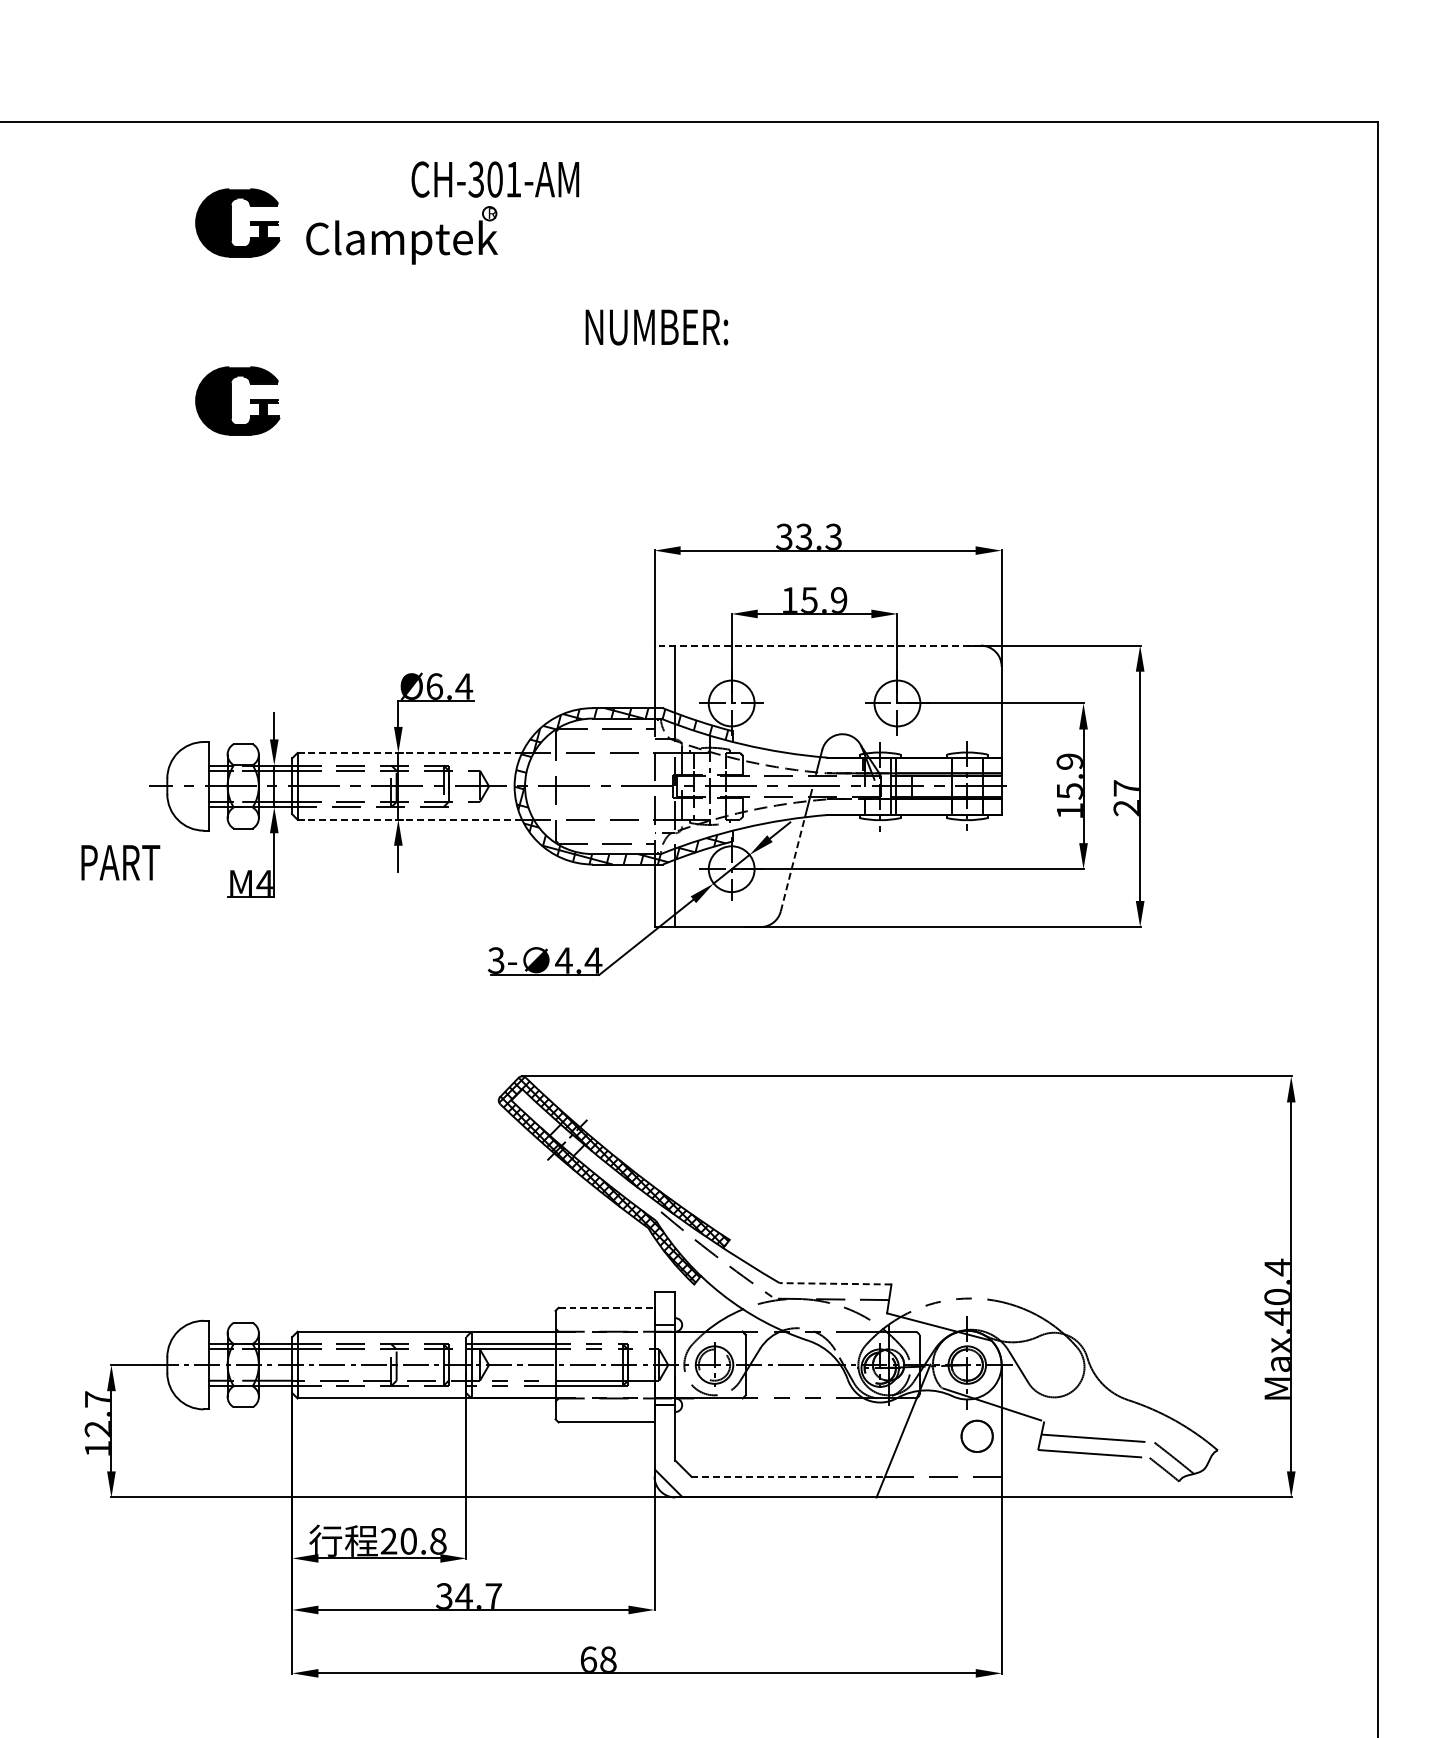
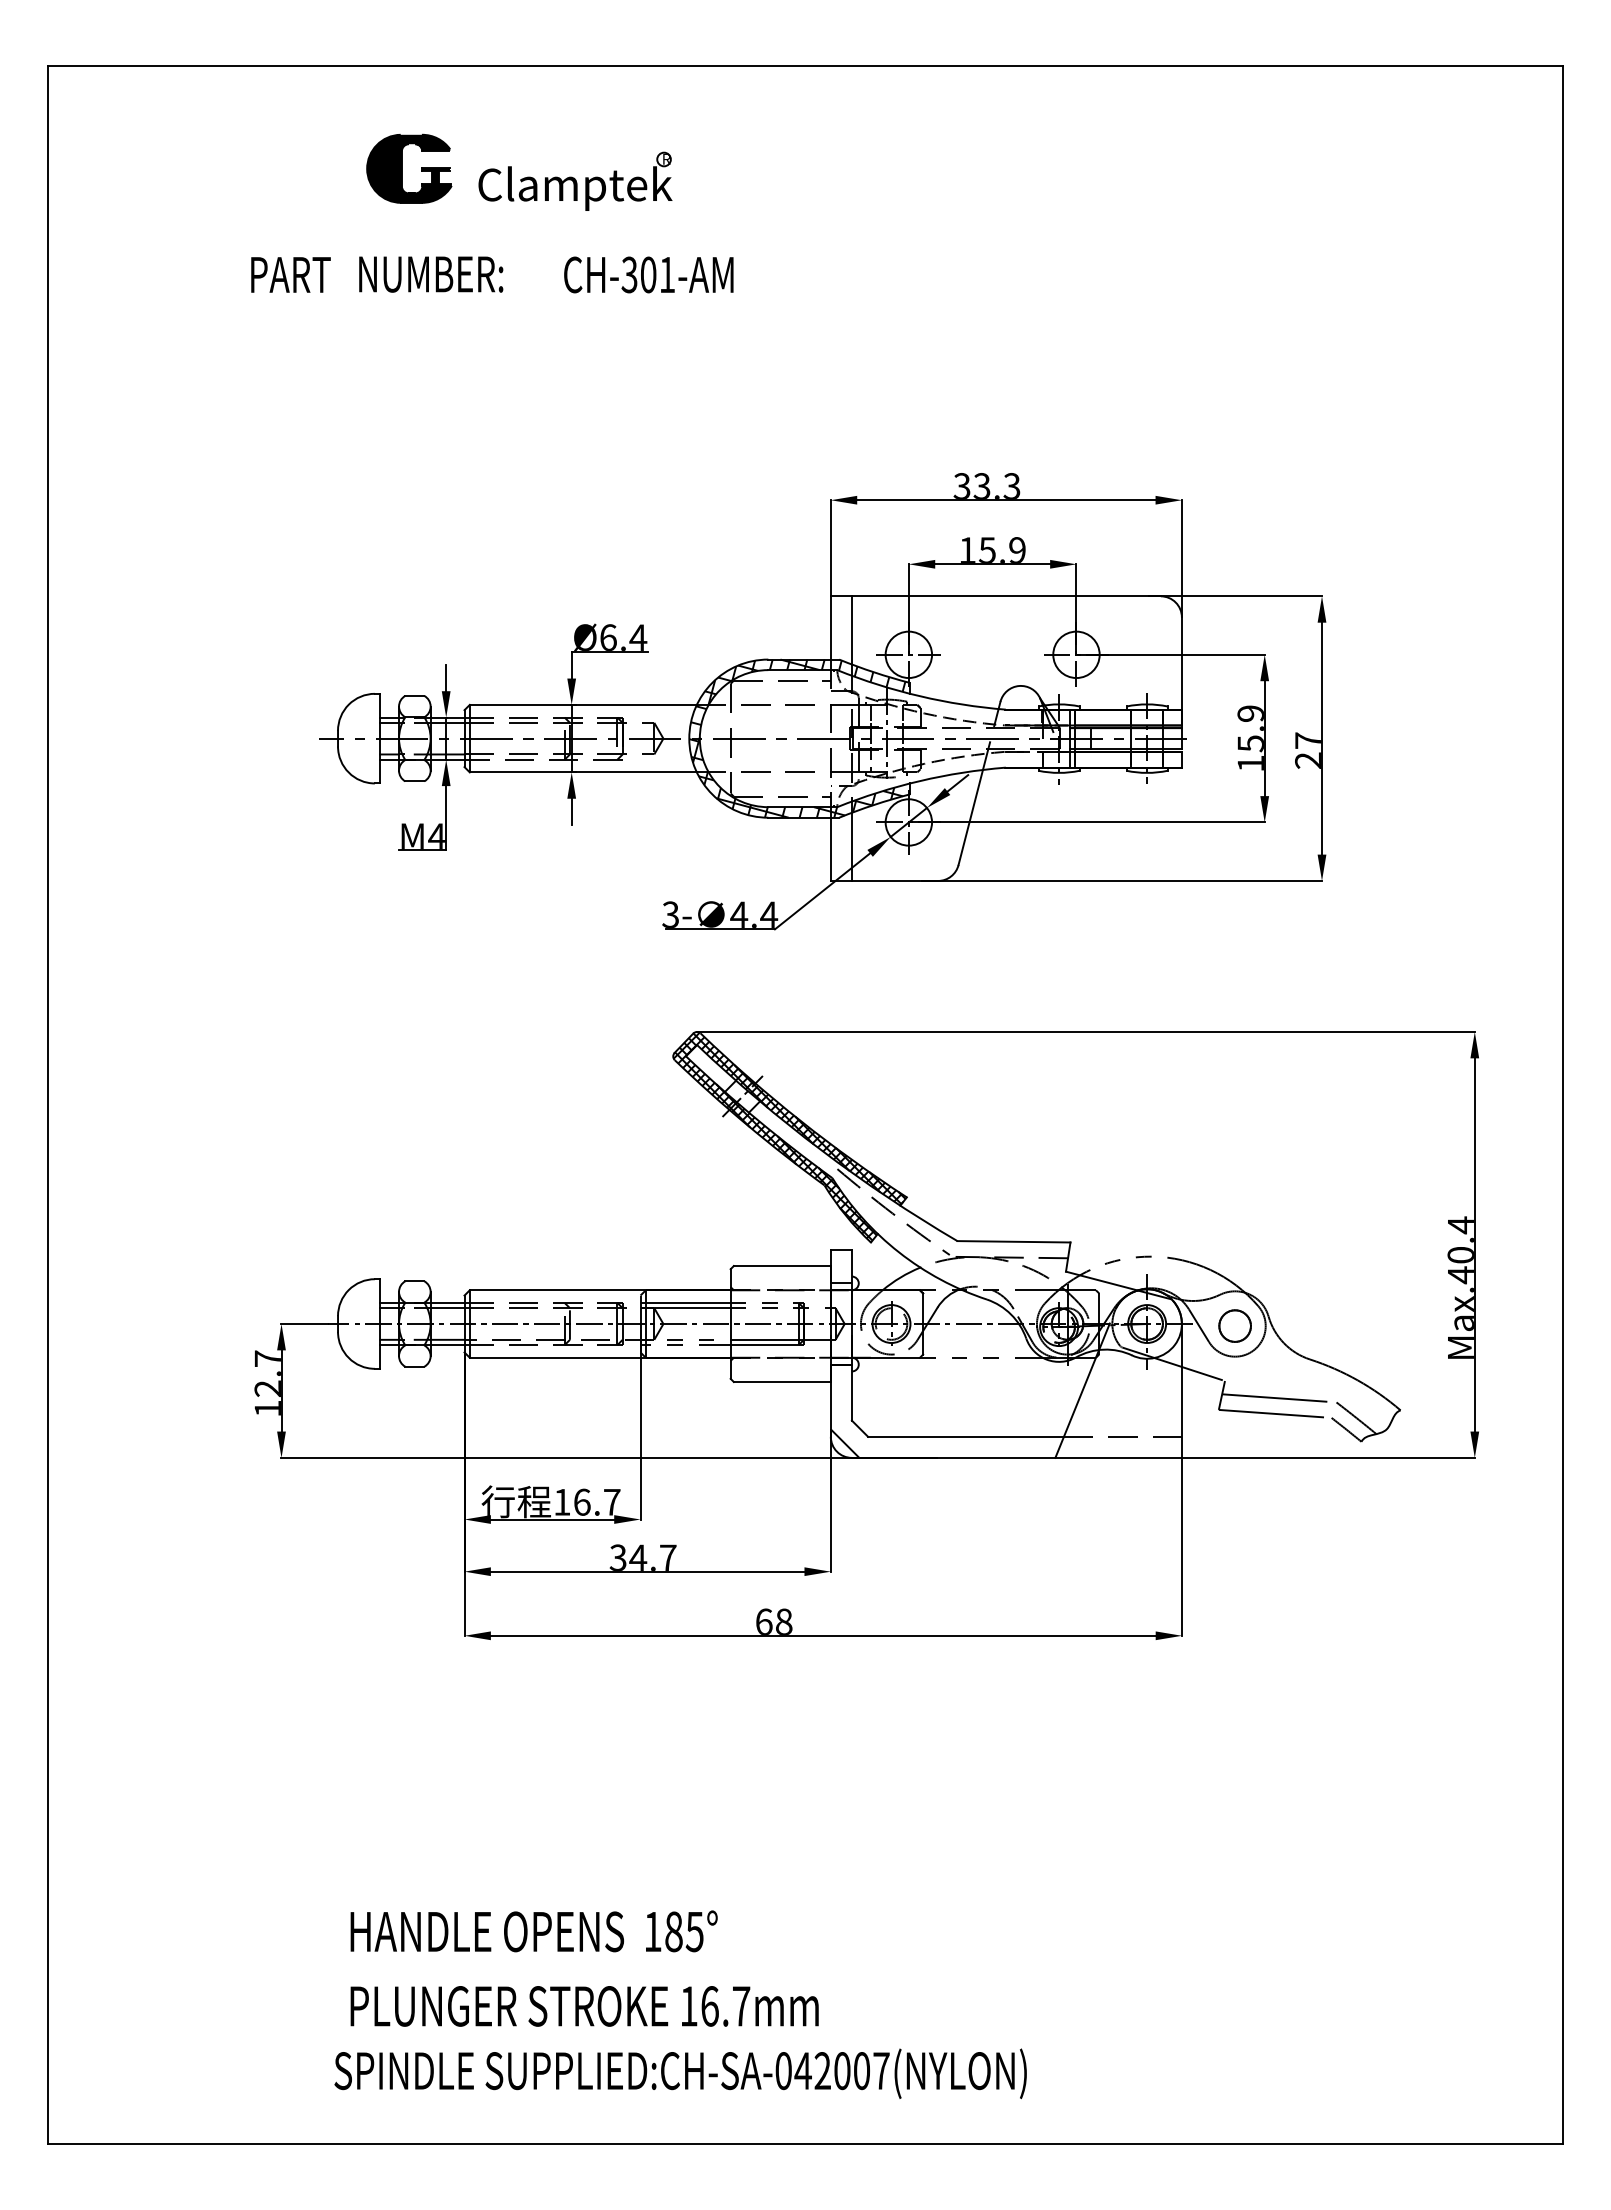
text: (495, 179) -> (648, 274), moved
text: (657, 327) -> (431, 274), moved
part: (231, 400) -> (402, 348), removed
line: (817, 645) -> (995, 596), dashed -> solid
line: (410, 752) -> (583, 704), dashed -> solid
line: (410, 819) -> (583, 772), dashed -> solid
text: (120, 862) -> (290, 274), moved
line: (792, 863) -> (970, 816), dashed -> solid
line: (835, 1283) -> (1013, 1241), dashed -> solid
line: (606, 1308) -> (782, 1266), dashed -> solid
circle: (976, 1435) -> (1234, 1325), moved
line: (788, 1476) -> (966, 1436), dashed -> solid
text: (413, 1540) -> (587, 1501), 20.8 -> 16.7

